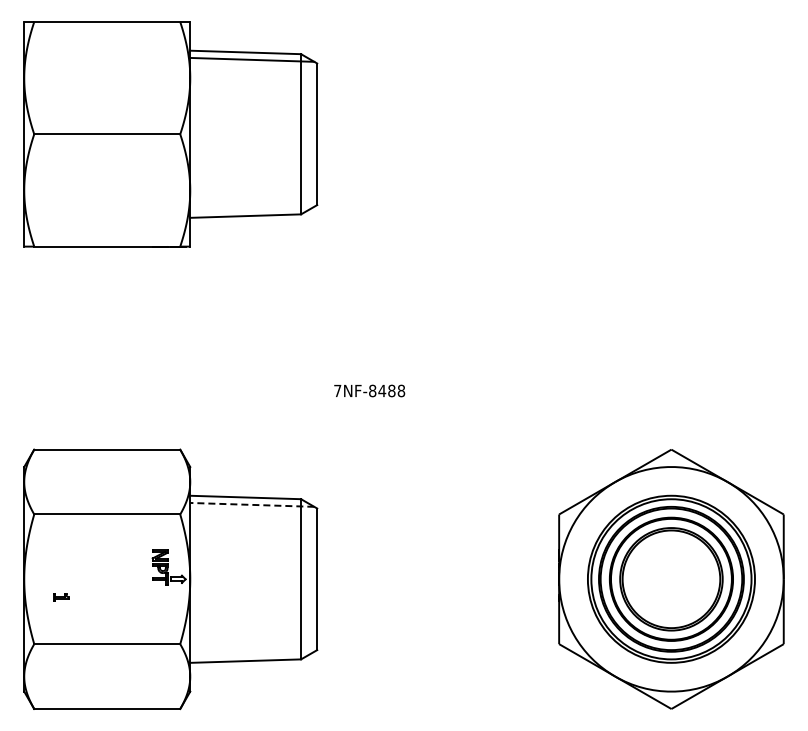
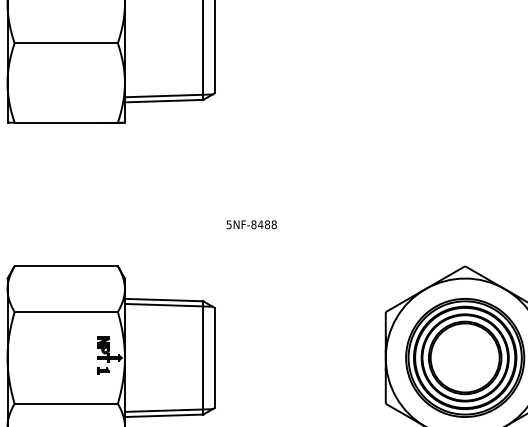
line: (252, 208) -> (168, 95), added
text: (337, 391) -> (229, 225), 7NF-8488 -> 5NF-8488
line: (251, 504) -> (168, 305), dashed -> solid
part: (61, 597) -> (103, 370), moved
line: (252, 653) -> (168, 410), added

